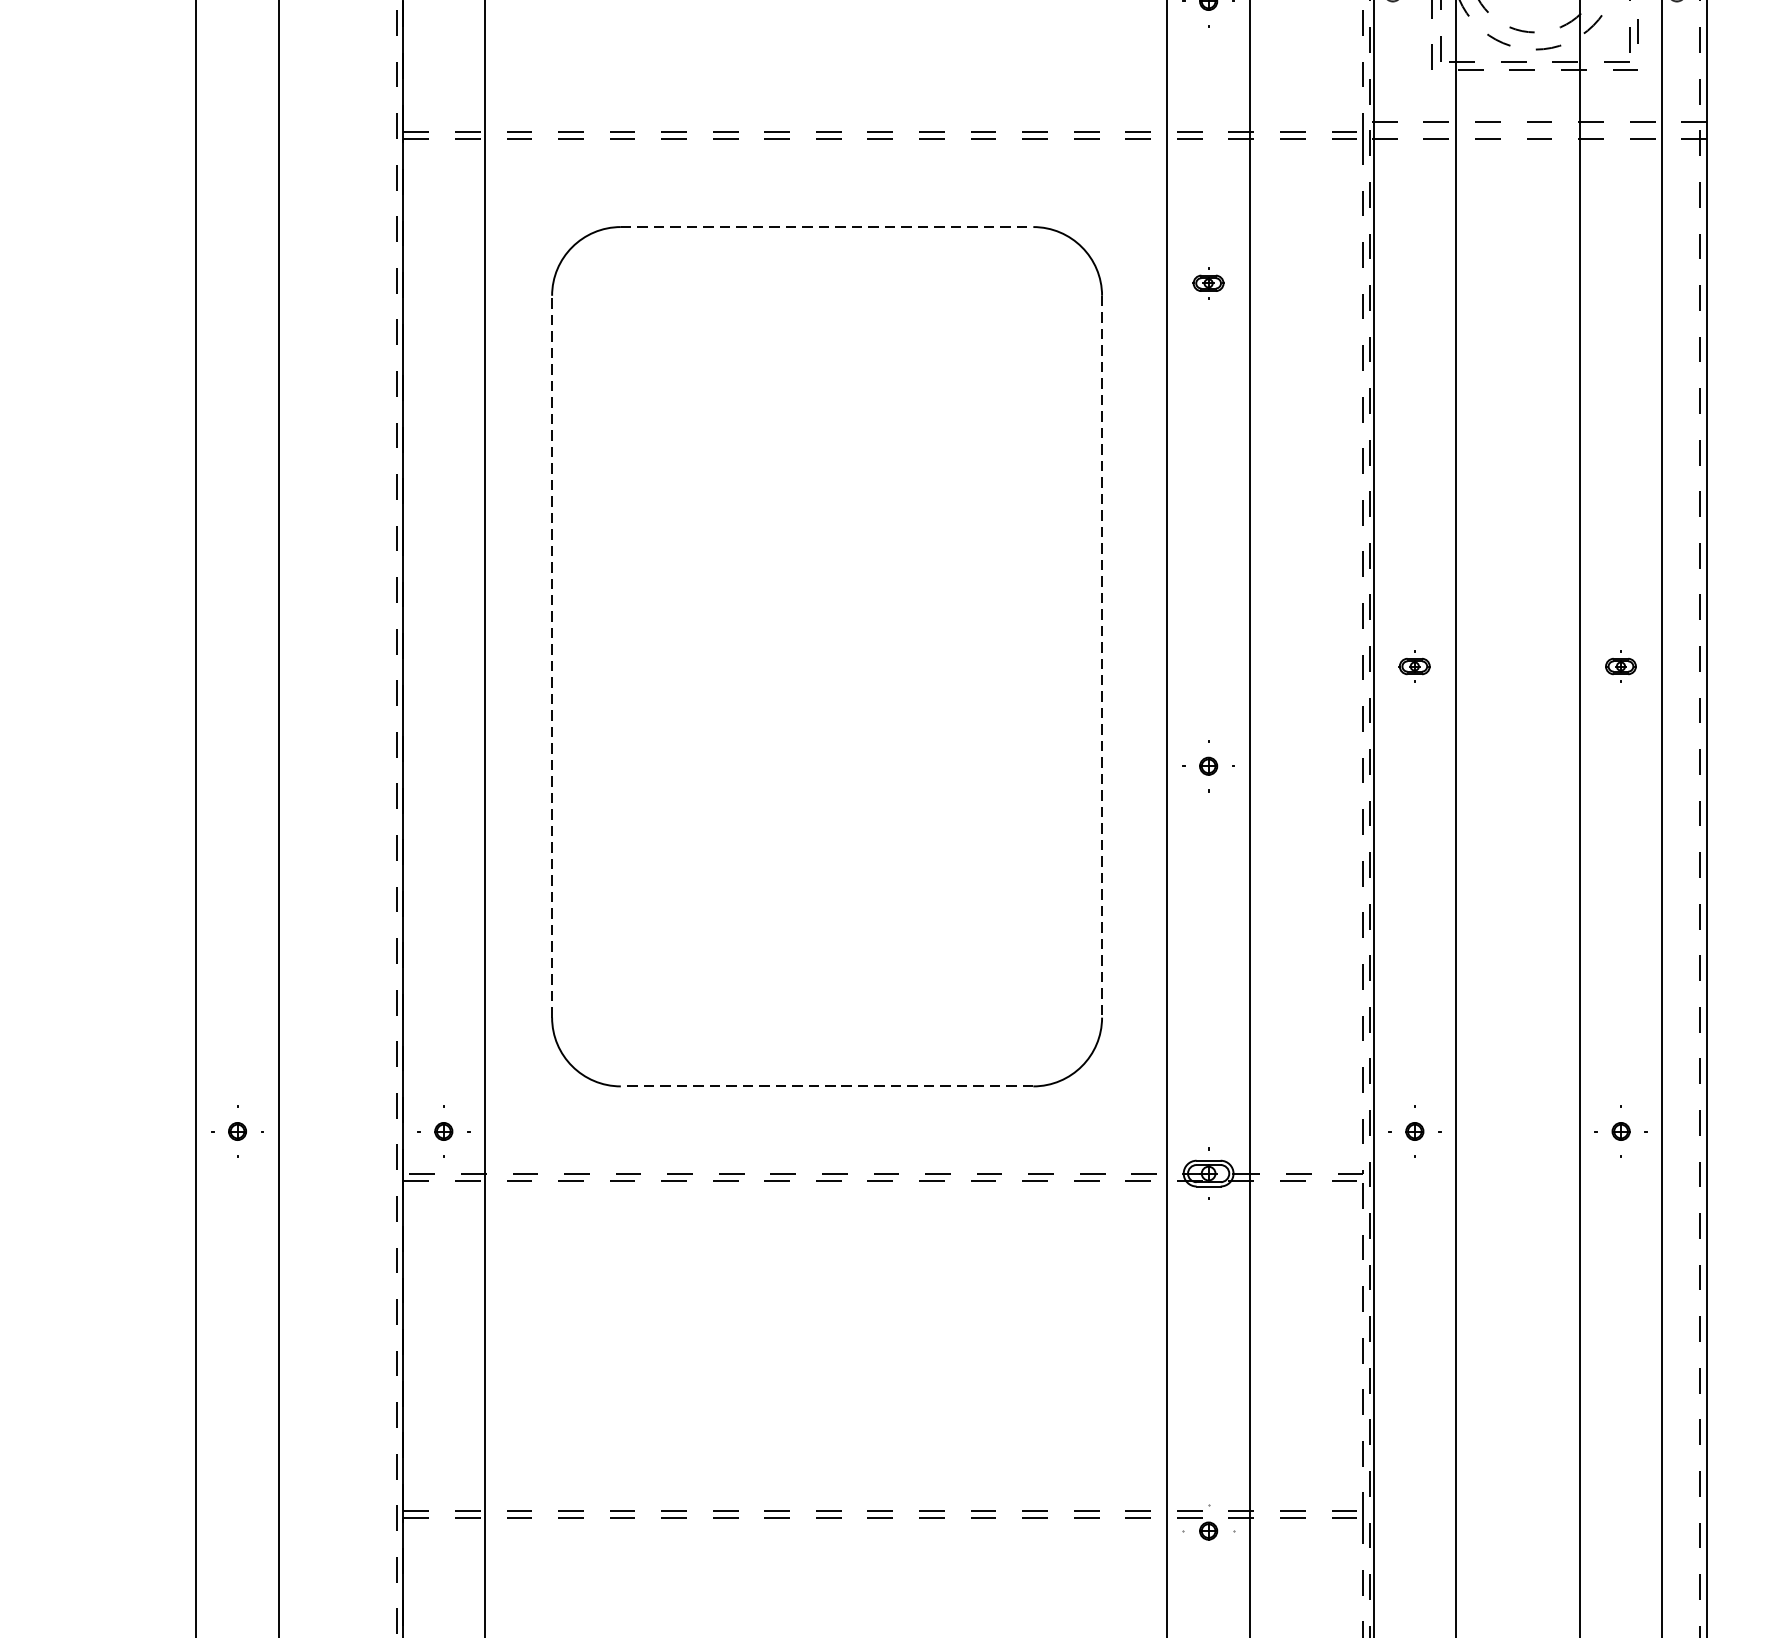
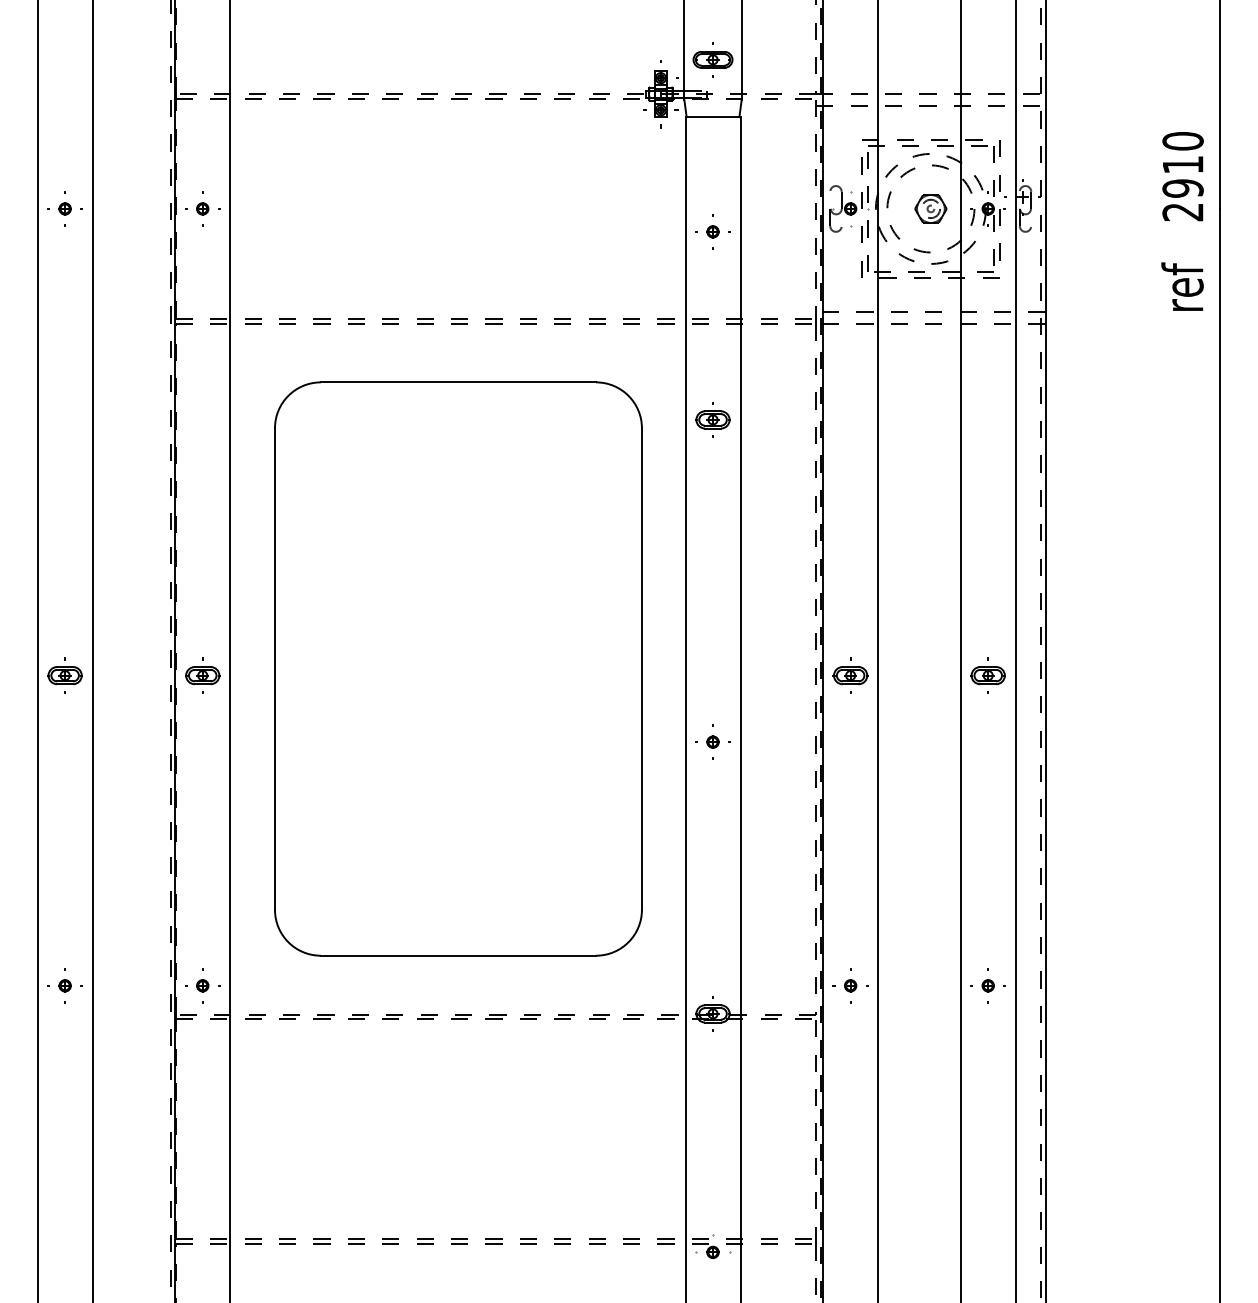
line: (827, 227) -> (458, 382), dashed -> solid
part: (1207, 282) -> (712, 419), size x1.67
line: (552, 657) -> (275, 669), dashed -> solid
line: (1101, 657) -> (641, 669), dashed -> solid
part: (236, 666) -> (64, 675), added
part: (443, 666) -> (202, 675), added
part: (1414, 666) -> (850, 675), size x1.67
part: (1620, 666) -> (987, 675), size x1.67
line: (827, 1086) -> (458, 955), dashed -> solid

